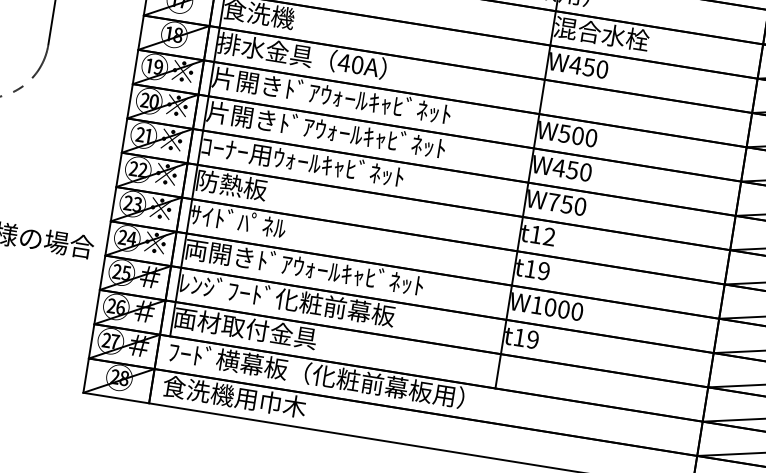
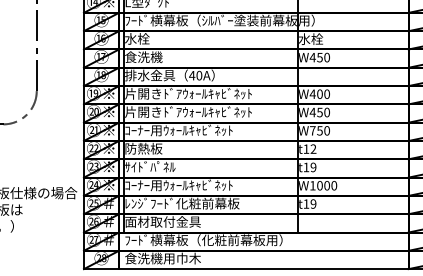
text: (601, 32) -> (323, 38), 混合水栓 -> 水栓
text: (563, 134) -> (312, 94), W500 -> W400
text: (304, 267) -> (188, 185), 両開きﾄﾞｱｳｫｰﾙｷｬﾋﾞﾈｯﾄ -> ｺｰﾅｰ用ｳｫｰﾙｷｬﾋﾞﾈｯﾄ

